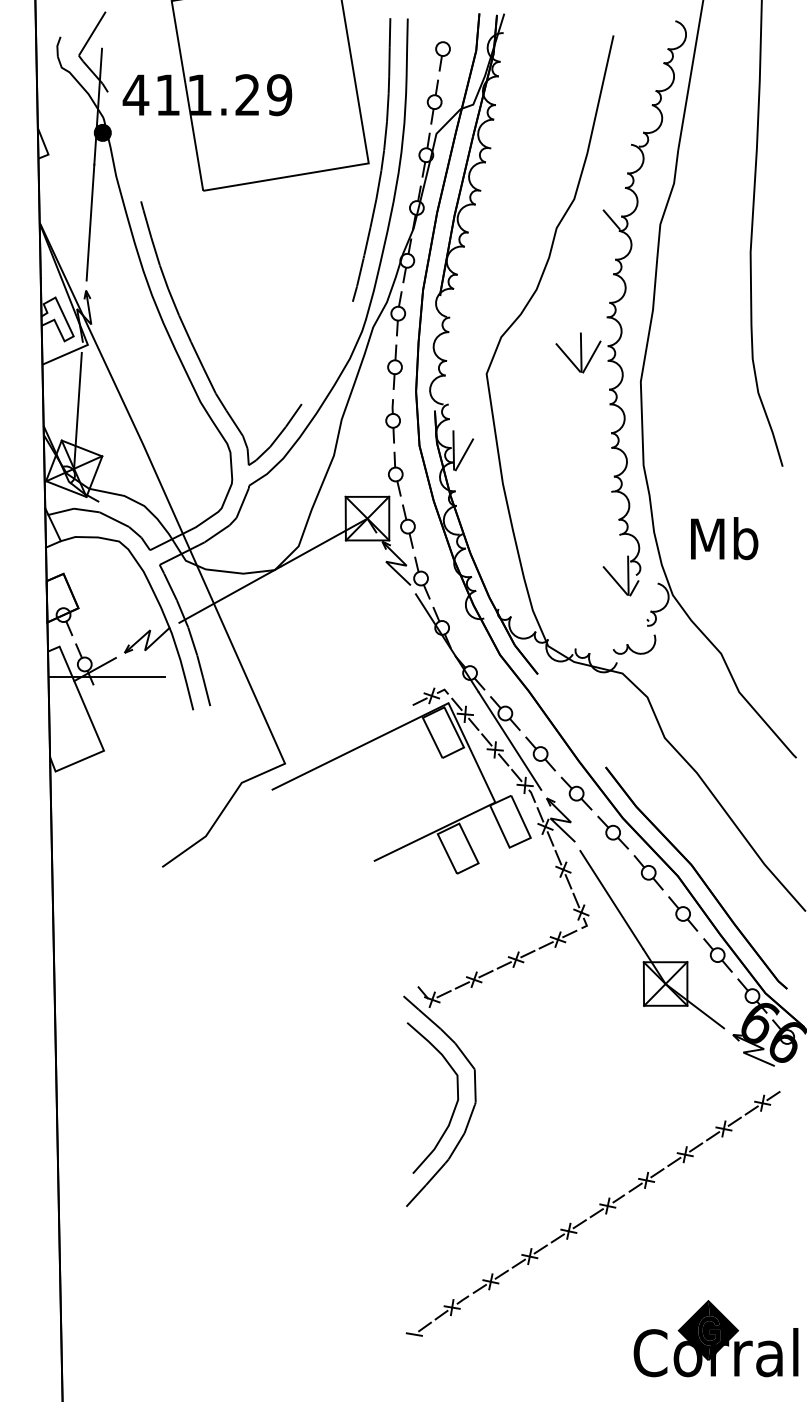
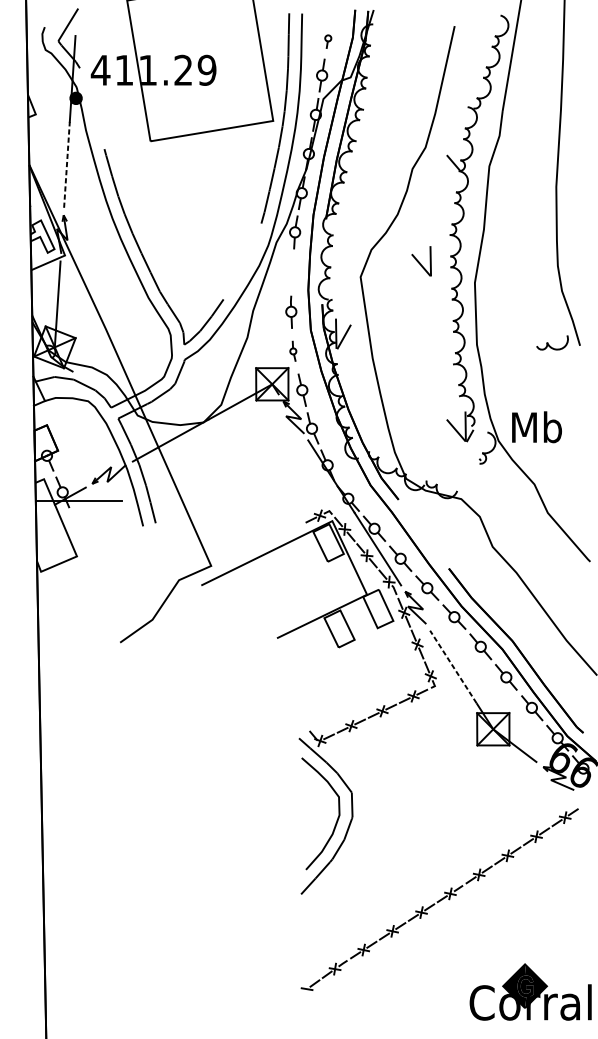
part: (442, 56) -> (327, 41), size x0.6
line: (90, 222) -> (66, 164), solid -> dashed
line: (591, 356) -> (438, 264), removed
part: (394, 366) -> (292, 271), removed
part: (395, 473) -> (293, 350), size x0.6
text: (724, 538) -> (536, 427), moved
part: (634, 644) -> (552, 342), moved
line: (611, 899) -> (453, 666), solid -> dashed

